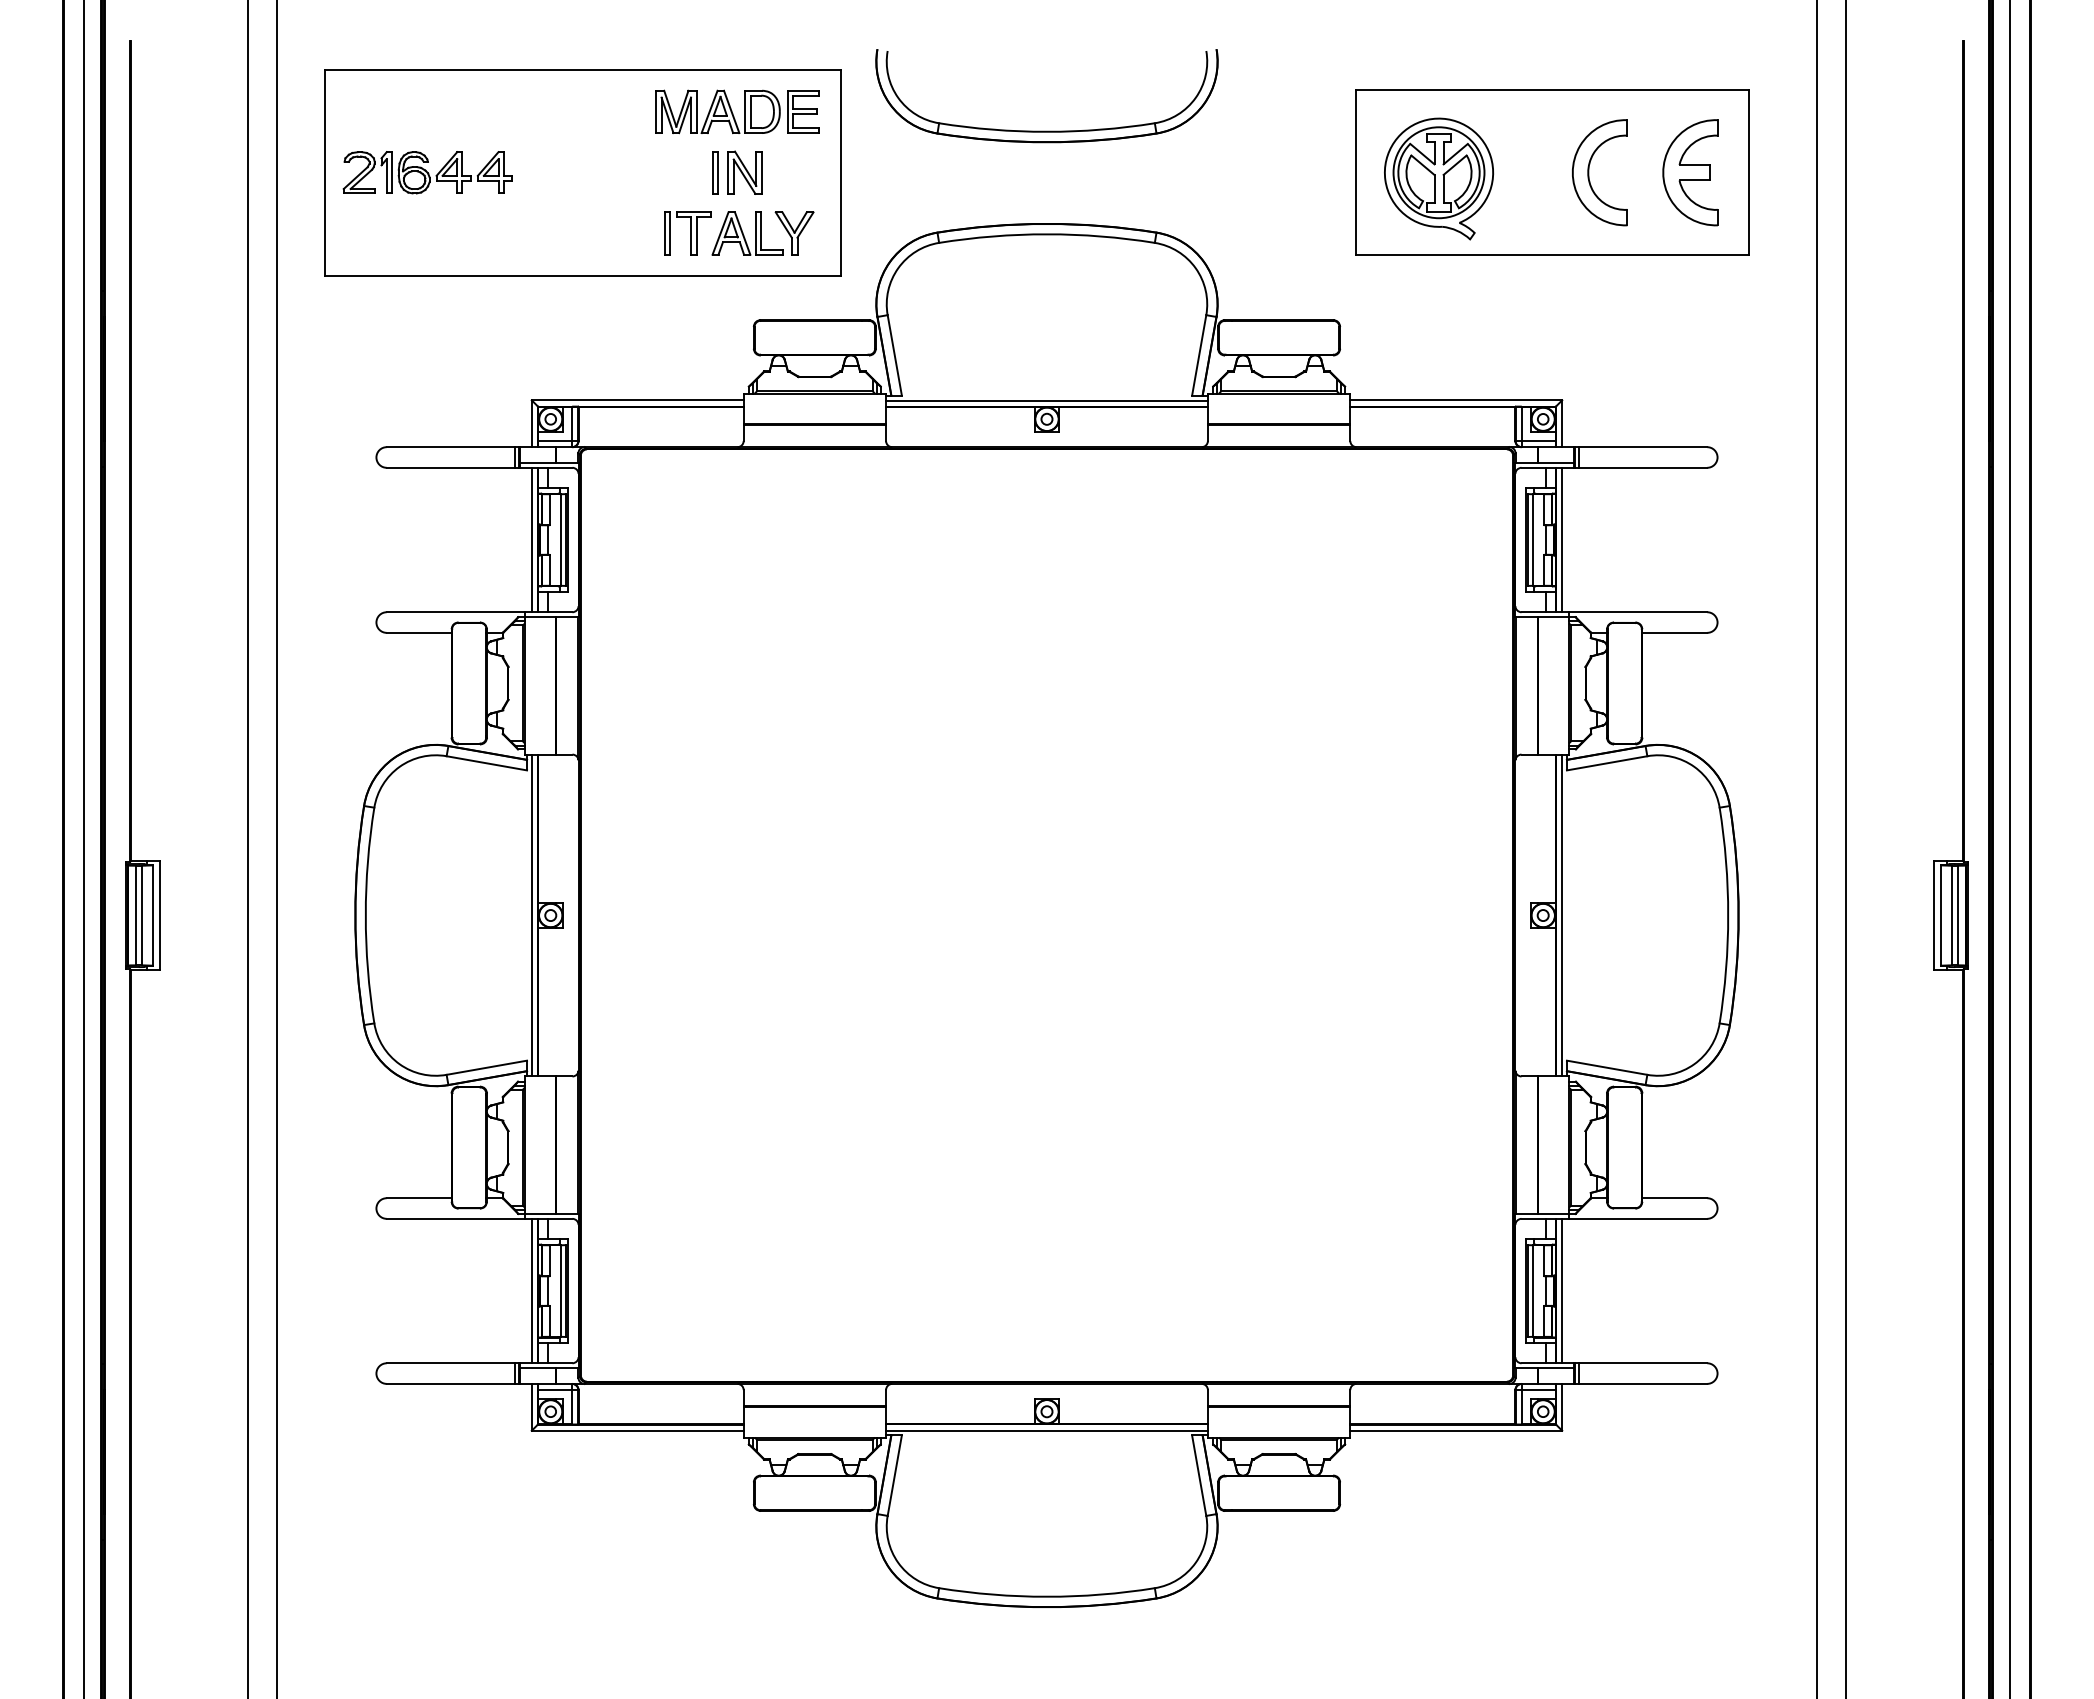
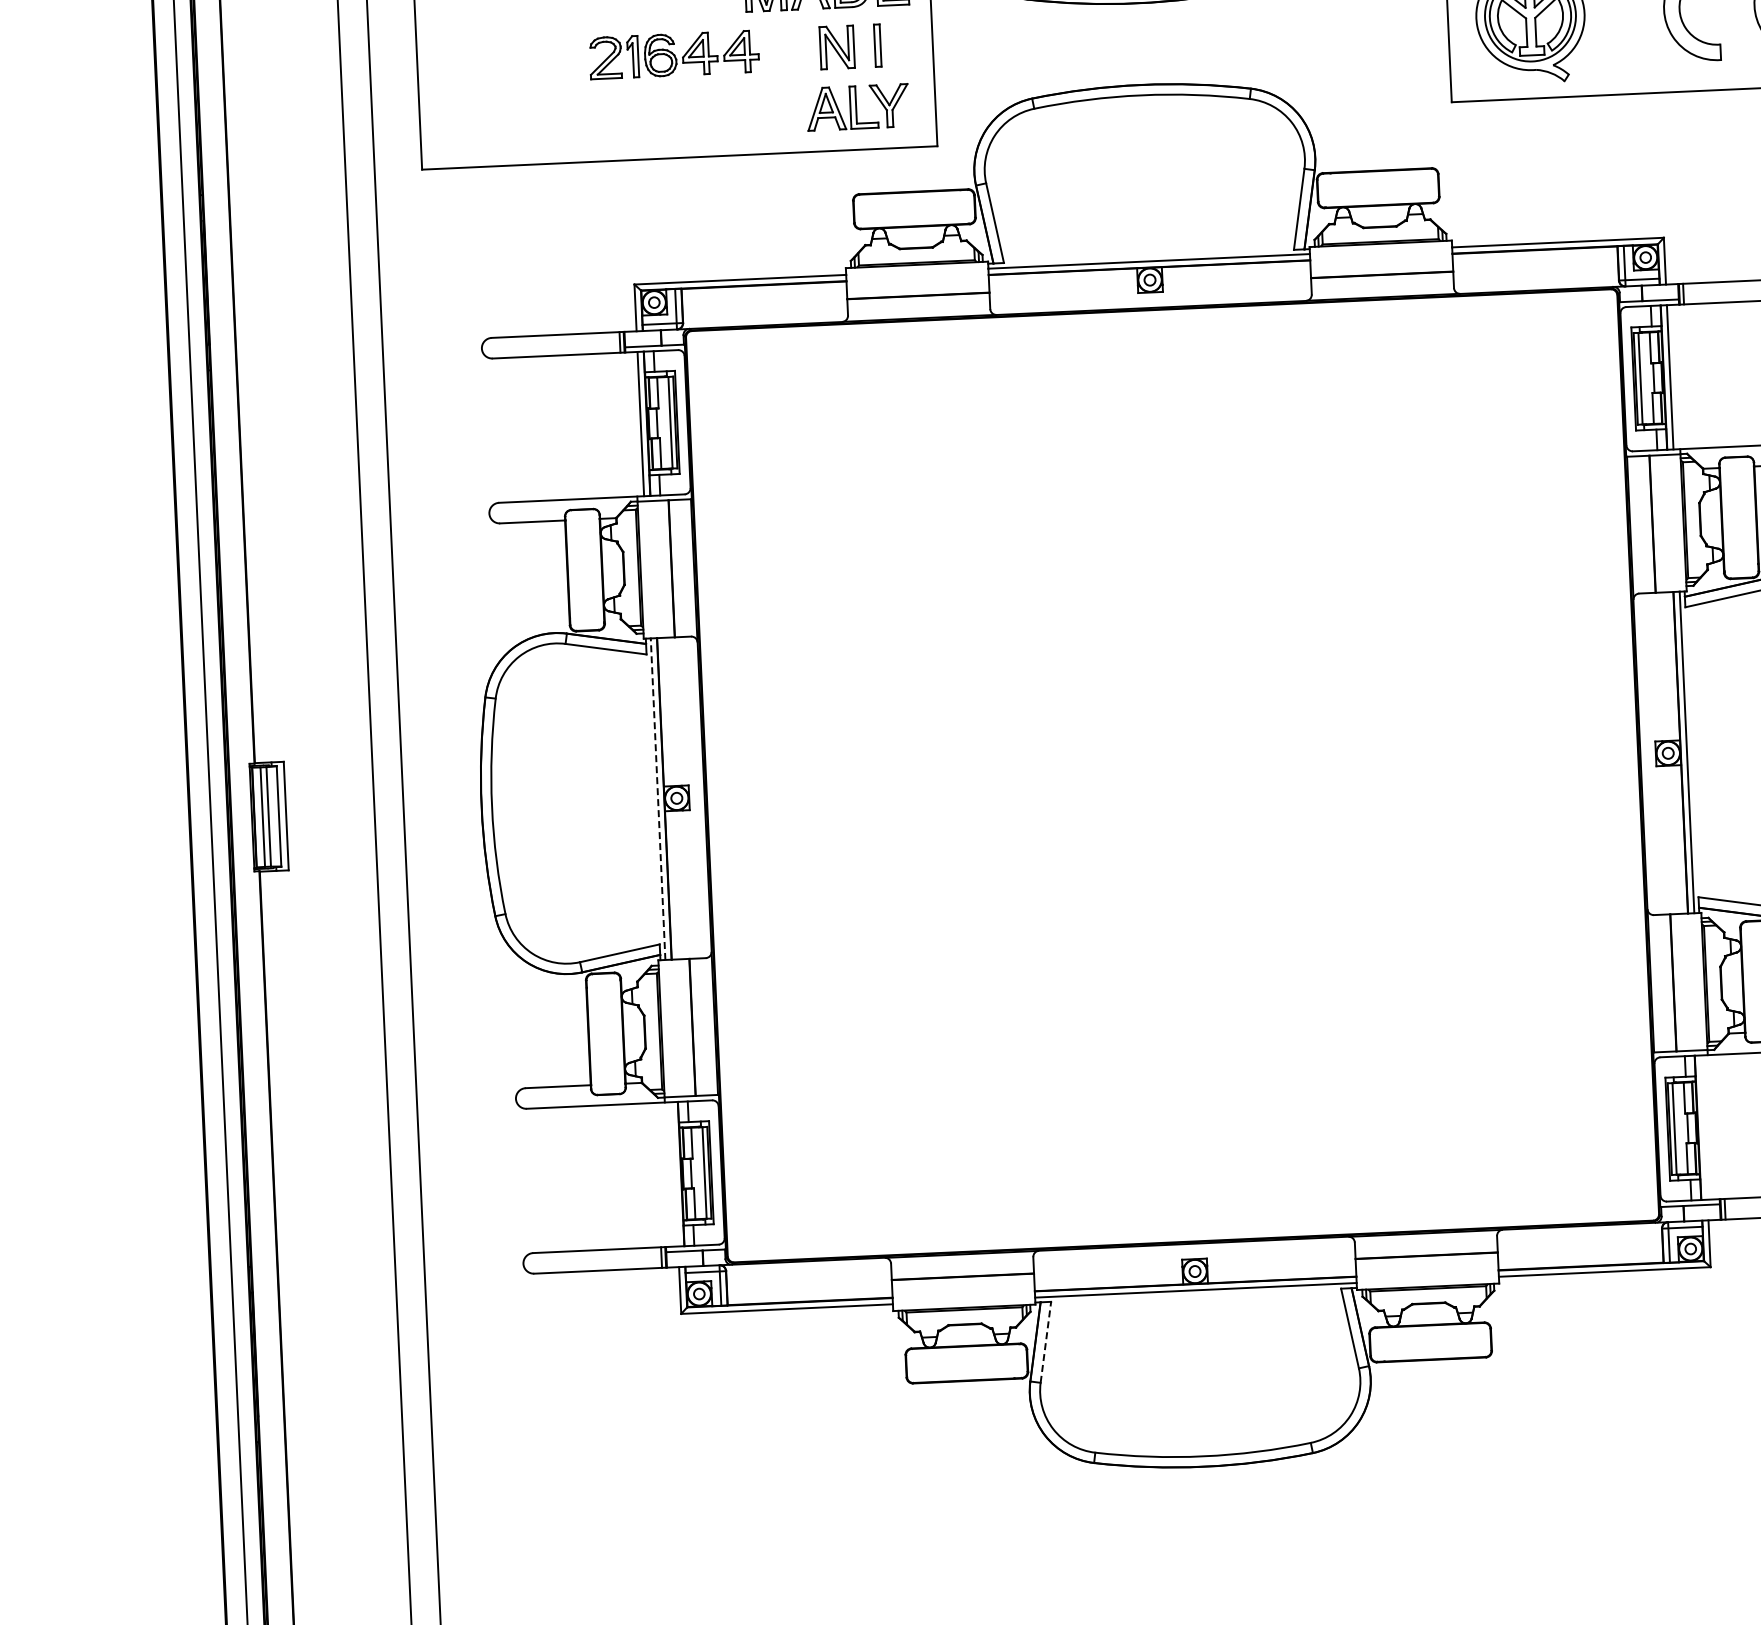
part: (427, 172) -> (673, 54), moved
part: (715, 172) -> (877, 45), moved
part: (687, 233) -> (782, 110), removed
line: (532, 915) -> (658, 799), solid -> dashed
line: (531, 1290) -> (674, 1173), removed
line: (1562, 1290) -> (1704, 1127), removed
line: (894, 1475) -> (1045, 1342), solid -> dashed

